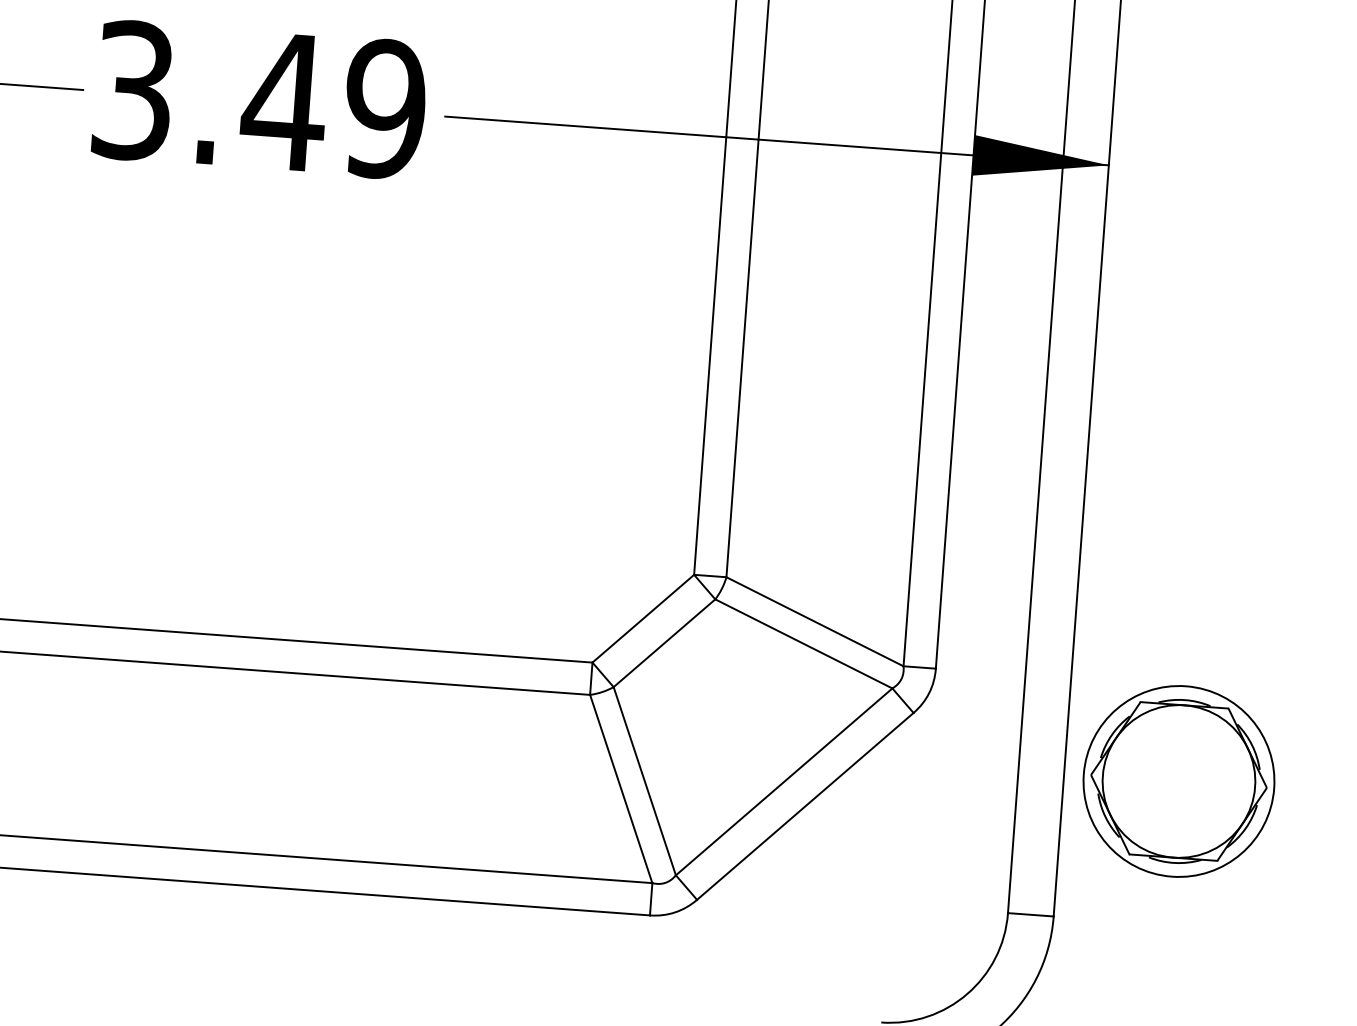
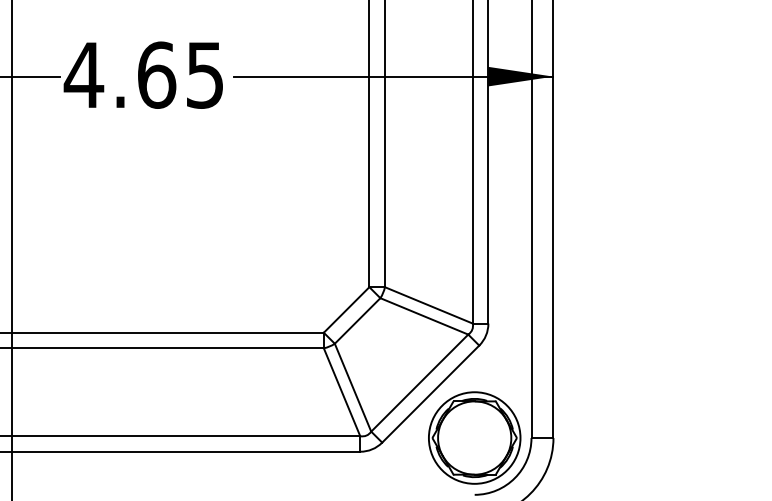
text: (257, 98) -> (143, 74), 3.49 -> 4.65
part: (1178, 780) -> (474, 437), moved

